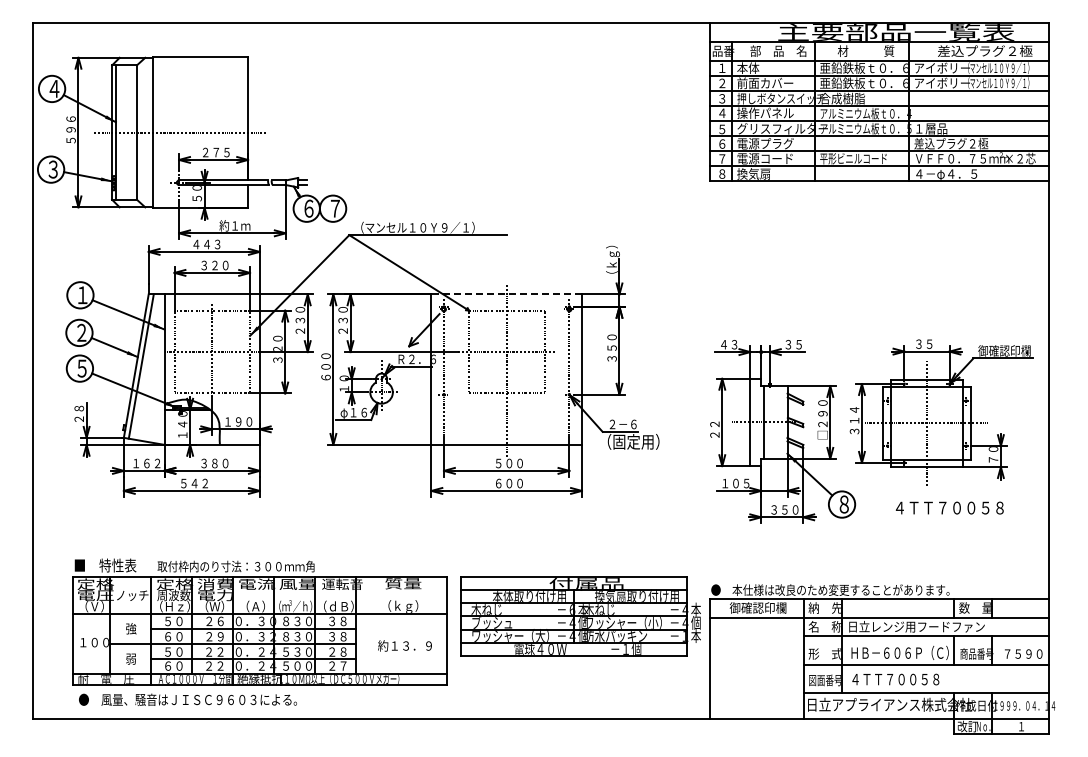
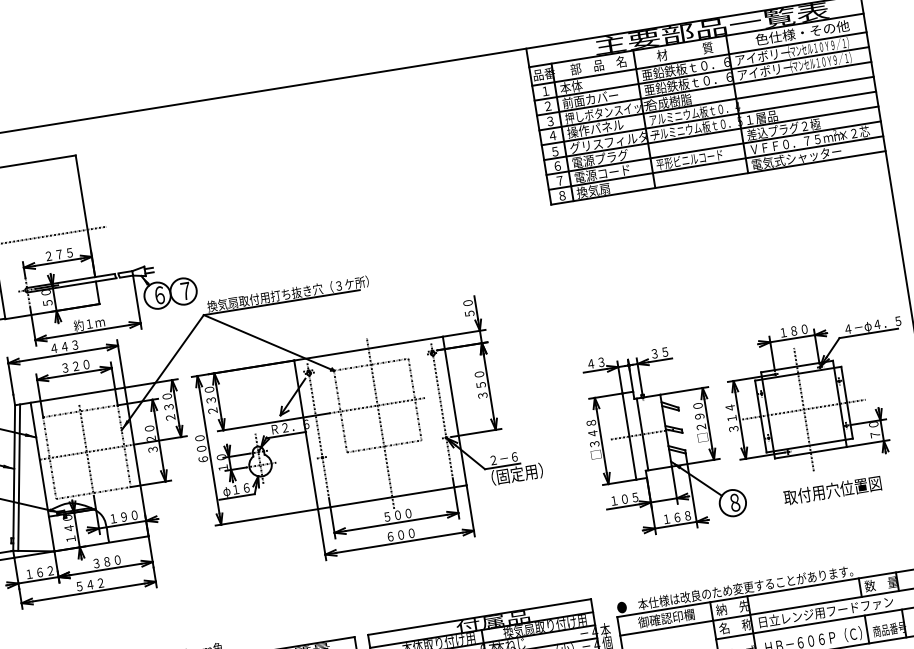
text: (985, 50) -> (802, 32), 差込プラグ２極 -> 色仕様・その他
text: (959, 173) -> (796, 157), ４－φ４．５ -> 電気式シャッター
text: (435, 227) -> (287, 293), （マンセル１０Ｙ９／１） -> 換気扇取付用打ち抜き穴（３ケ所）
text: (612, 261) -> (467, 299), （ｋｇ） -> ５０
line: (506, 294) -> (368, 348), dashed -> solid
text: (929, 344) -> (793, 331), ３５ -> １８０
text: (1007, 350) -> (871, 324), 御確認印欄 -> ４－φ４．５
text: (714, 419) -> (593, 439), ２２ -> □３４８
text: (948, 507) -> (838, 489), ４ＴＴ７００５８ -> 取付用穴位置図
text: (784, 509) -> (676, 517), ３５０ -> １６８

